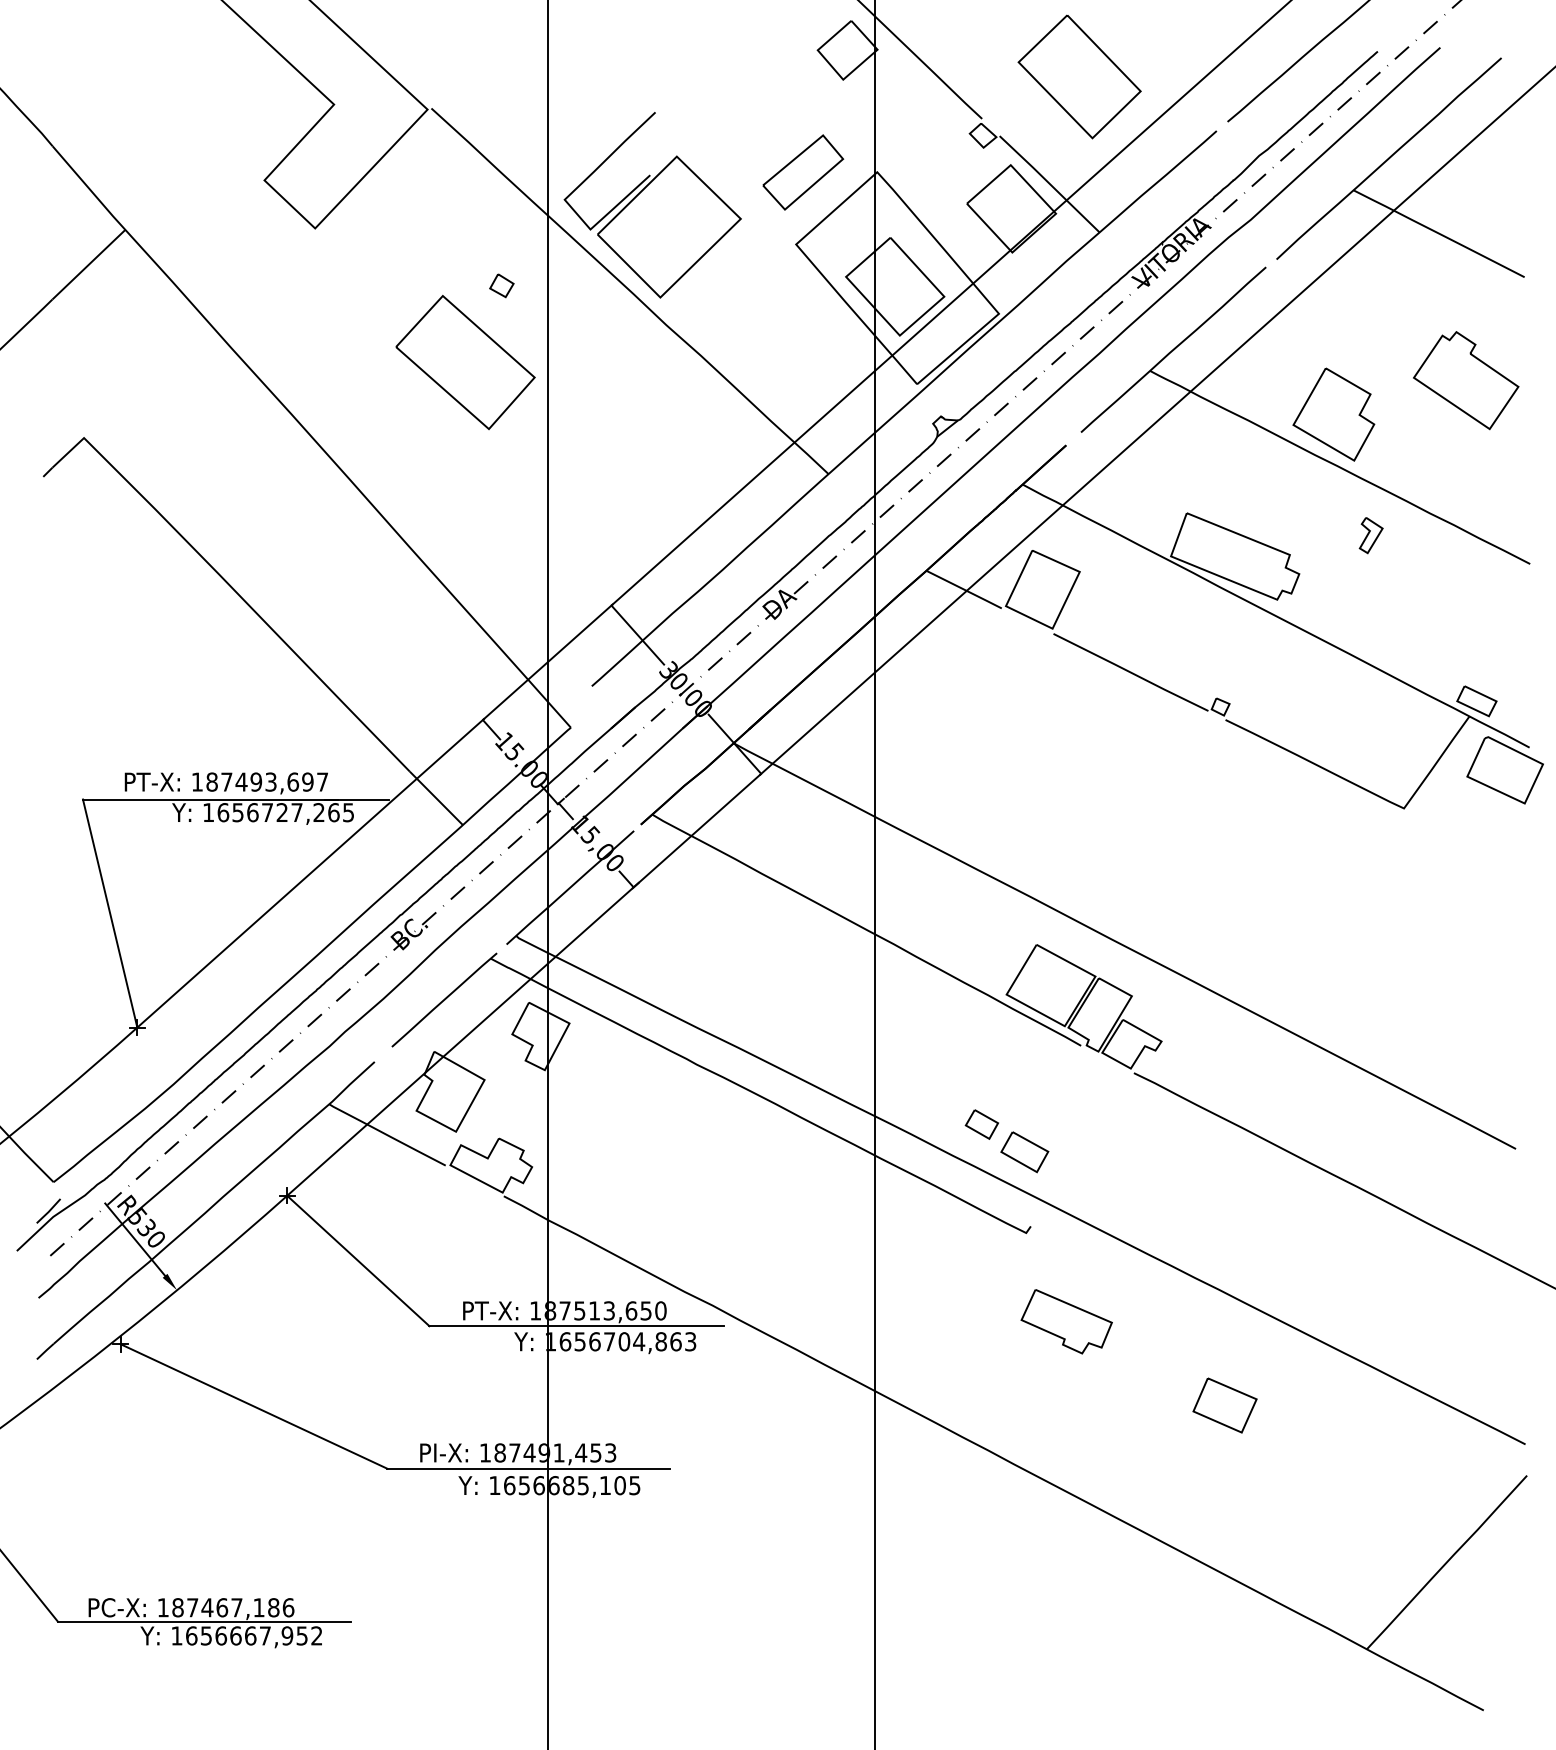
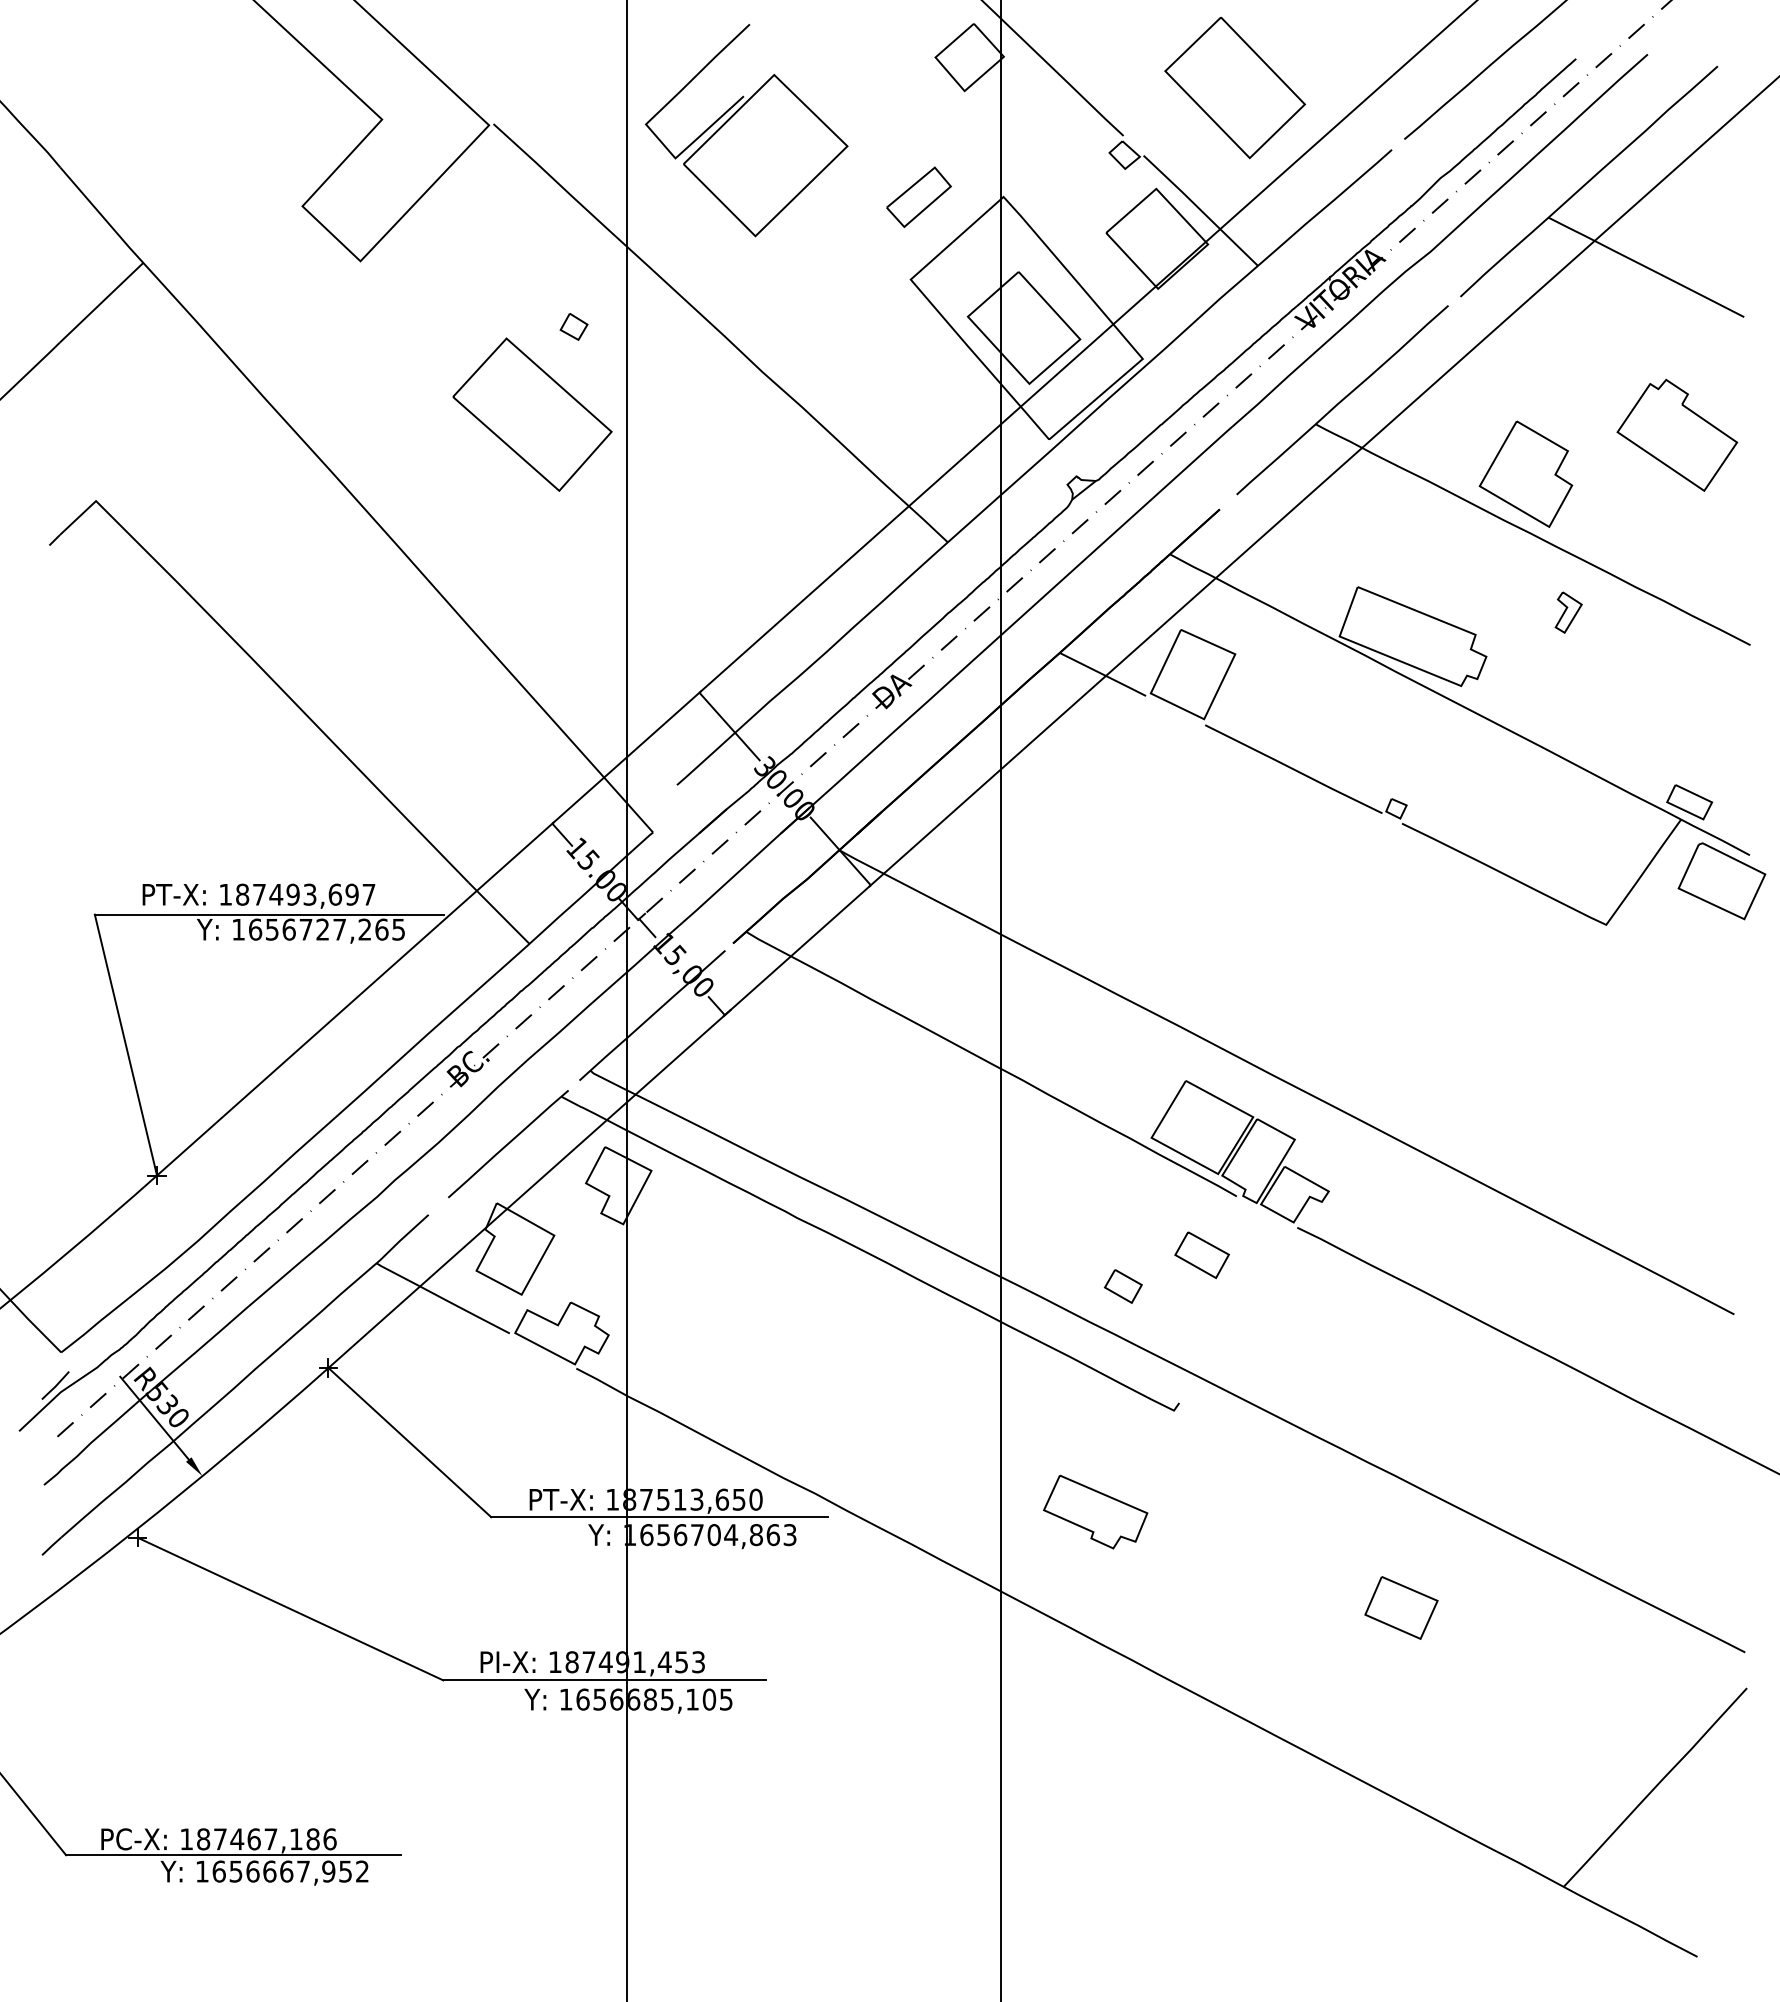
part: (803, 172) -> (919, 197), size x0.7
part: (652, 205) -> (746, 130), moved
part: (1024, 1152) -> (1201, 1255), moved
part: (1066, 1321) -> (1095, 1511), moved

